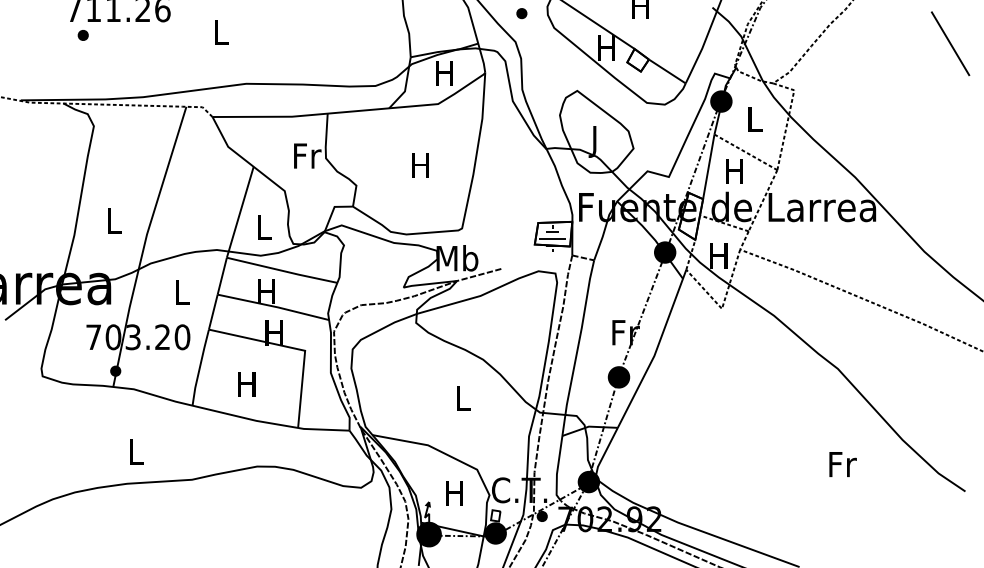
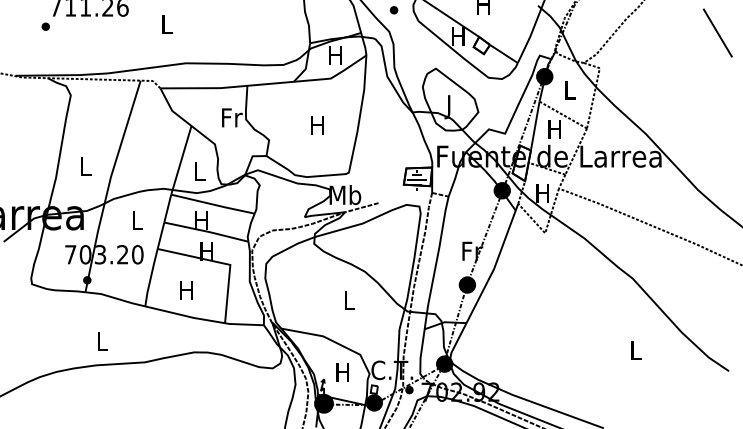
part: (82, 35) -> (45, 26), moved
text: (842, 464) -> (636, 350), Fr -> L

